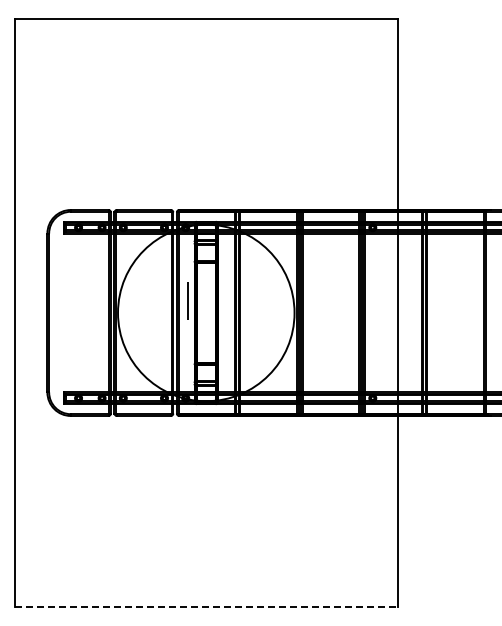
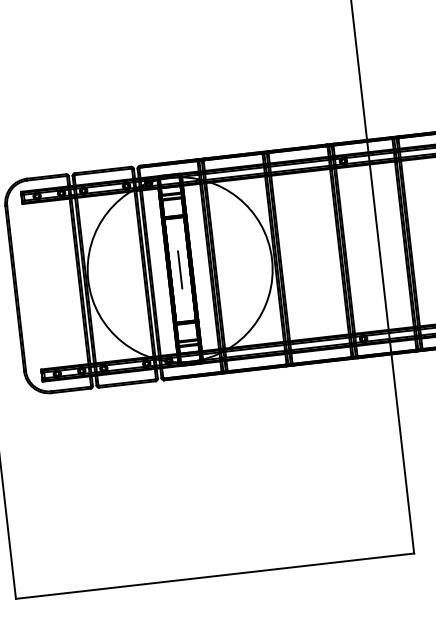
line: (187, 300) -> (179, 269), moved
line: (206, 607) -> (215, 576), dashed -> solid

